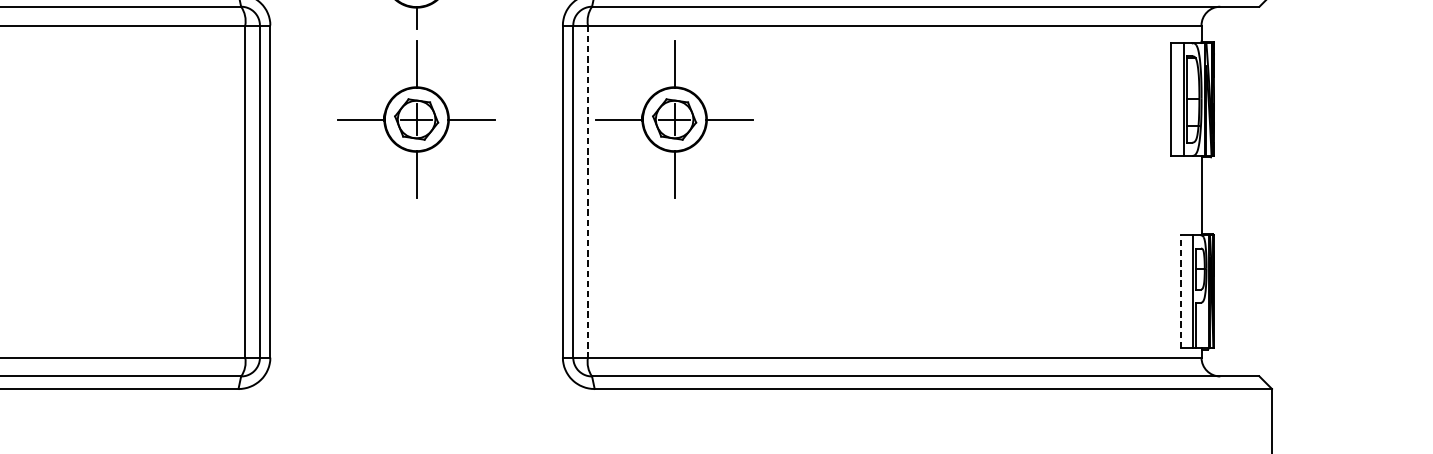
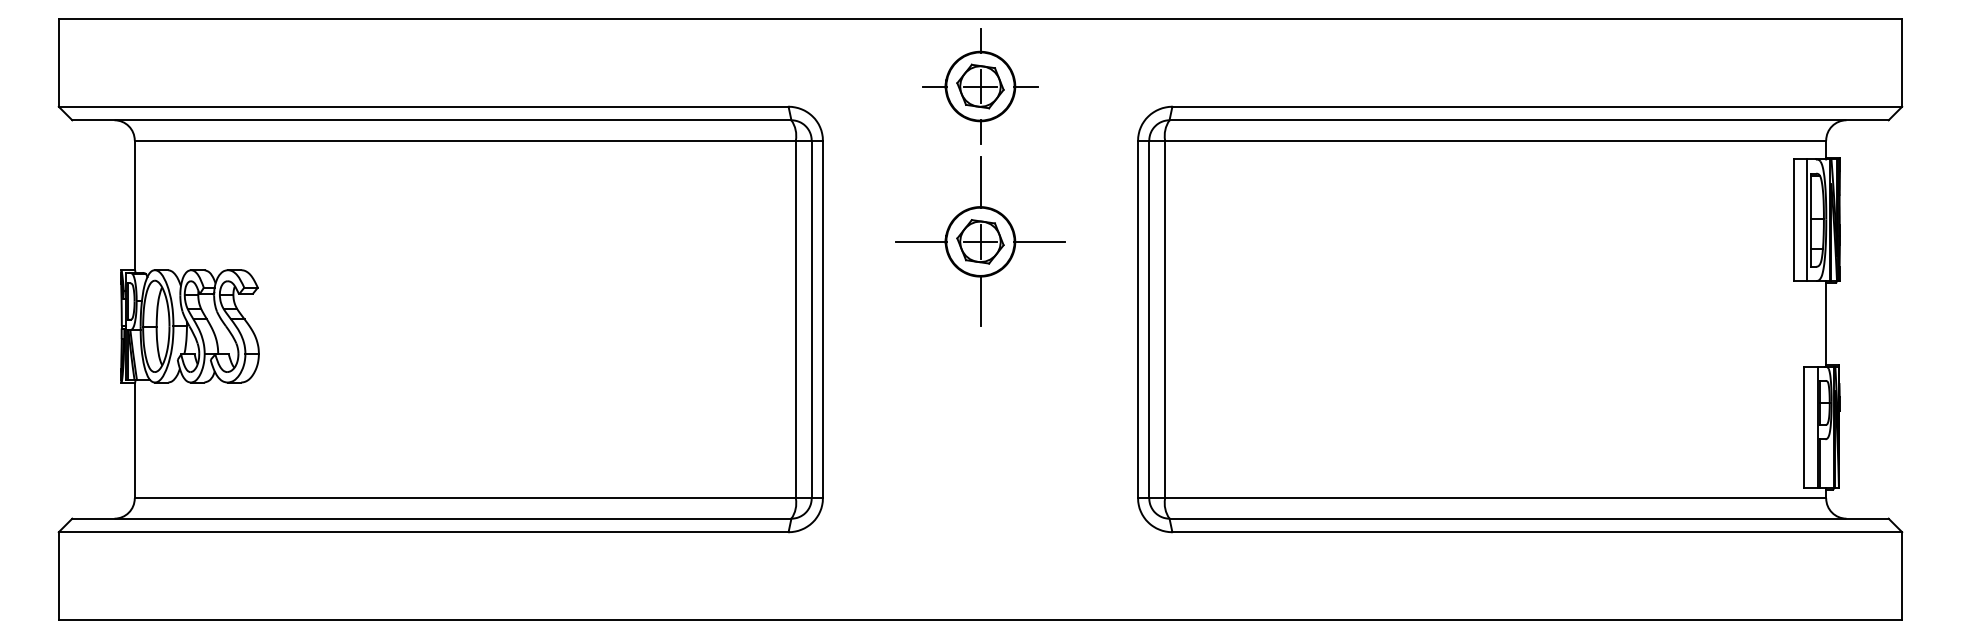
part: (674, 119) -> (1258, 241), removed
line: (588, 191) -> (1165, 319), dashed -> solid
line: (1180, 291) -> (1803, 427), dashed -> solid

